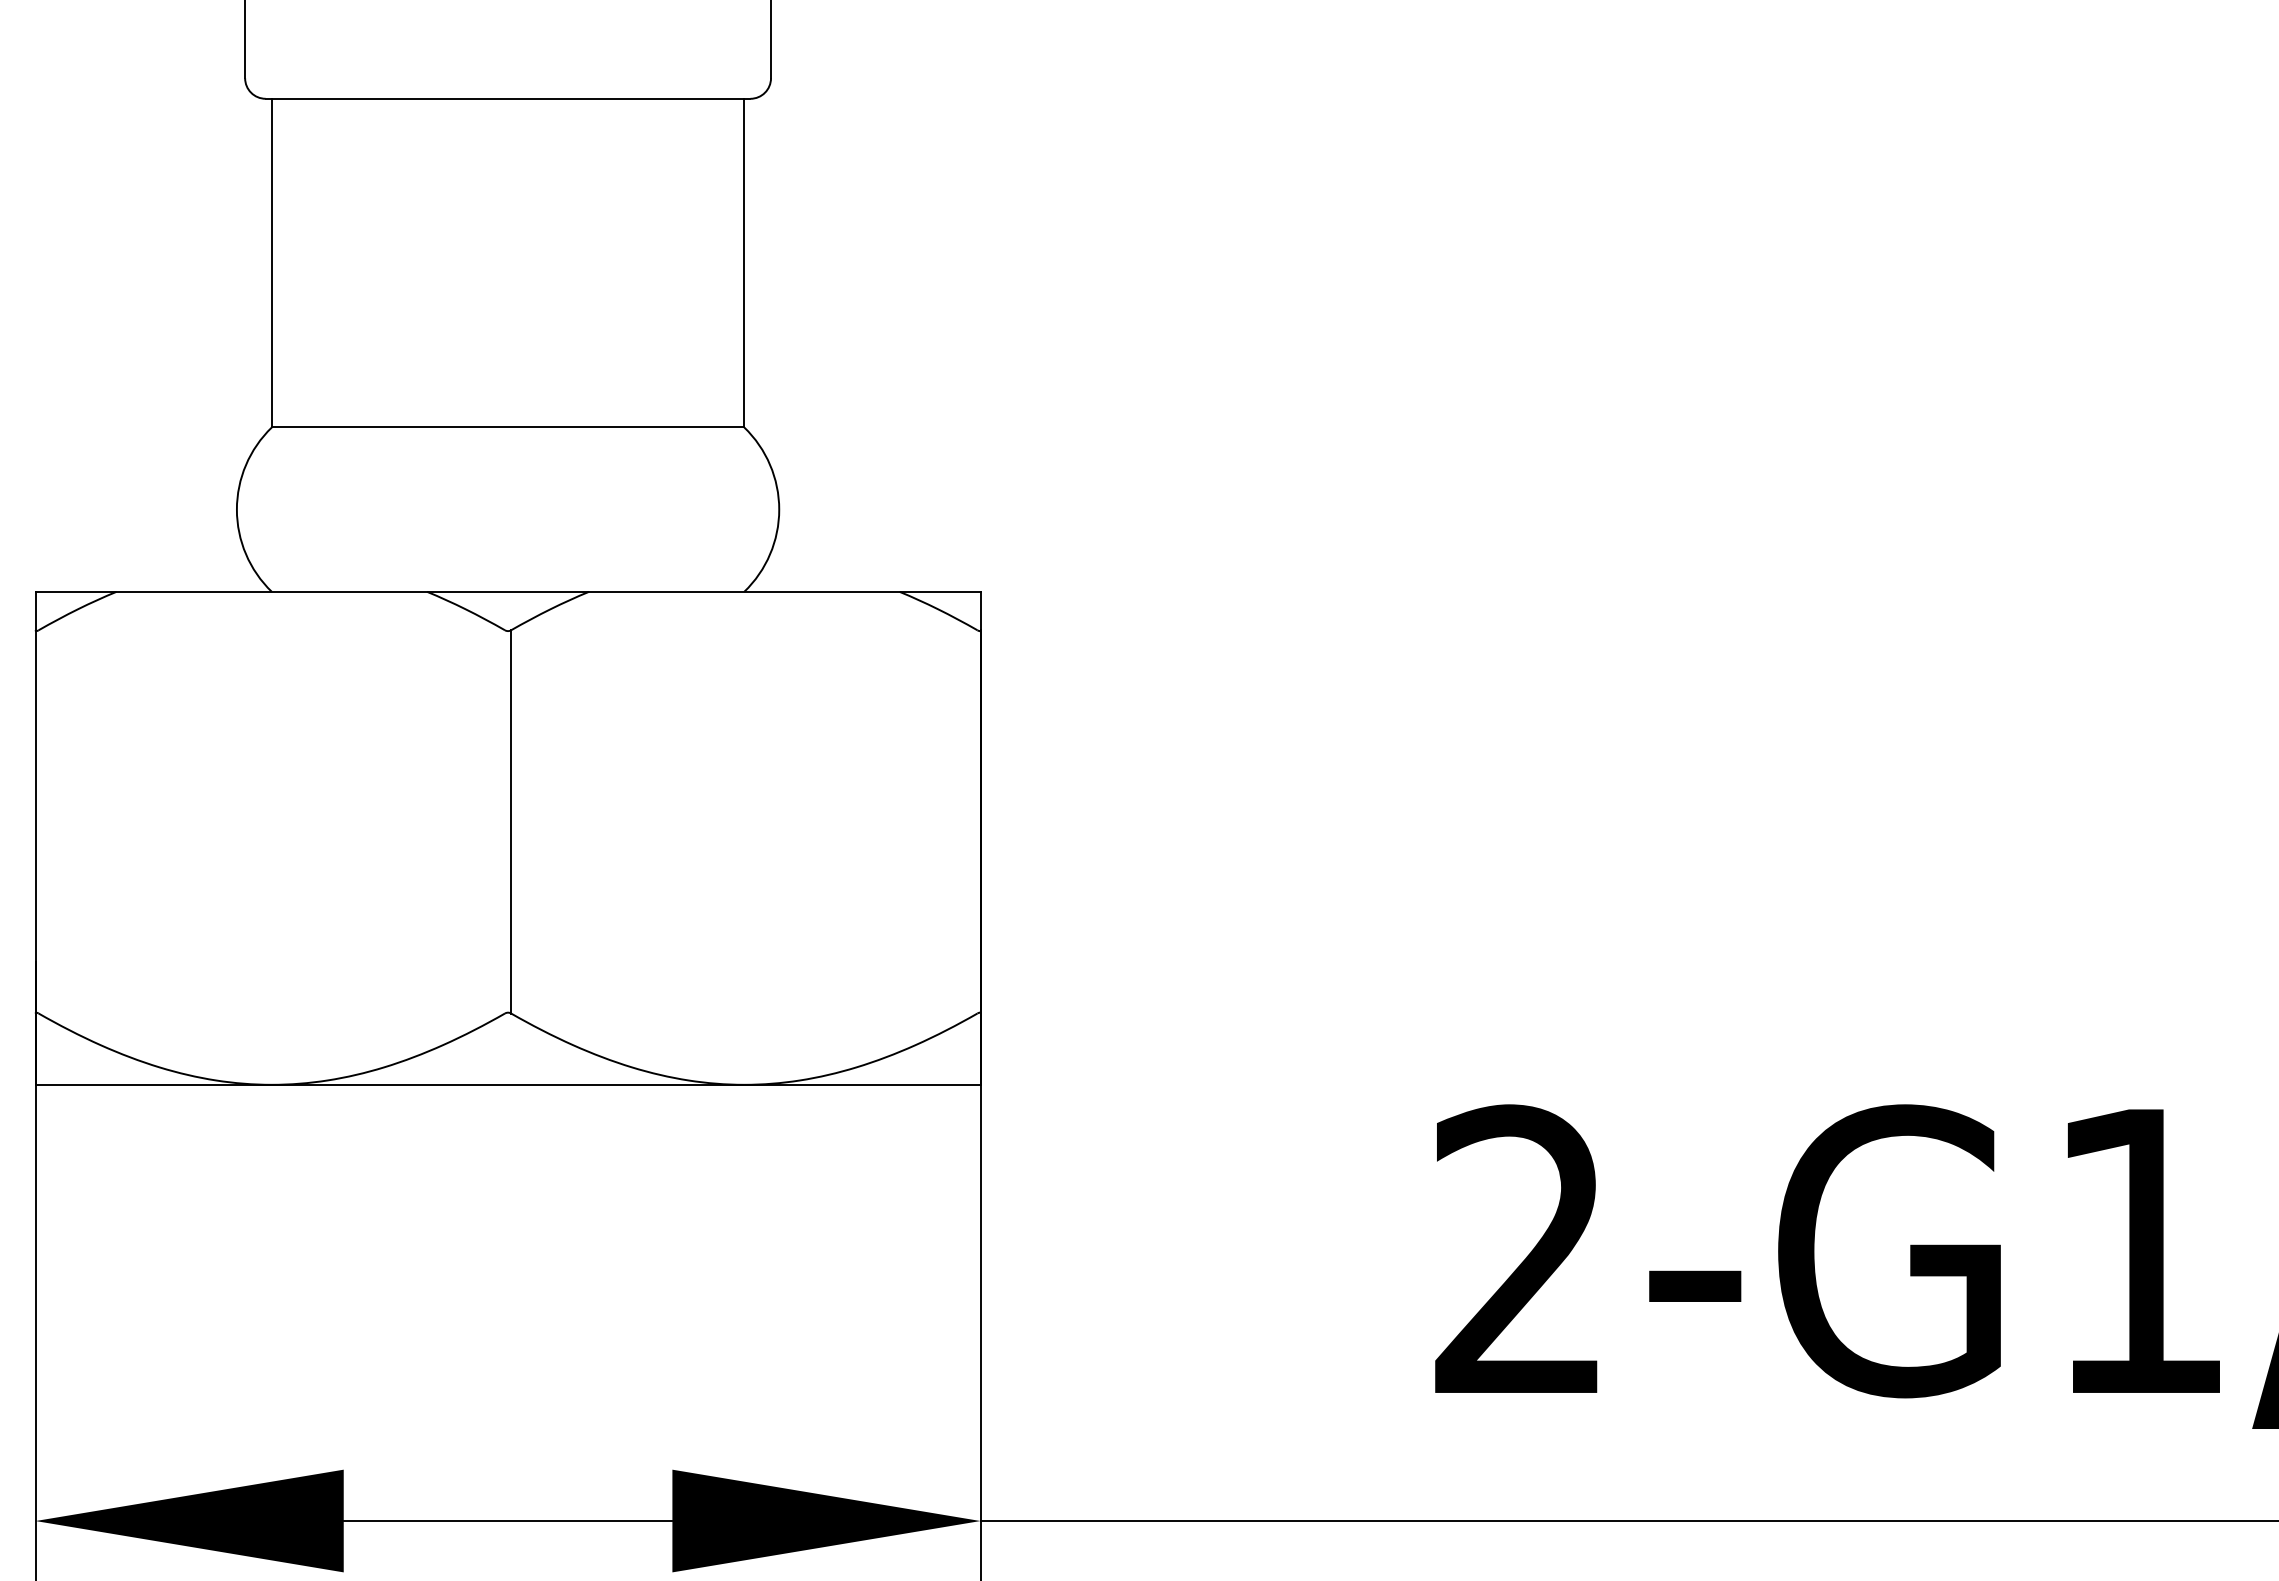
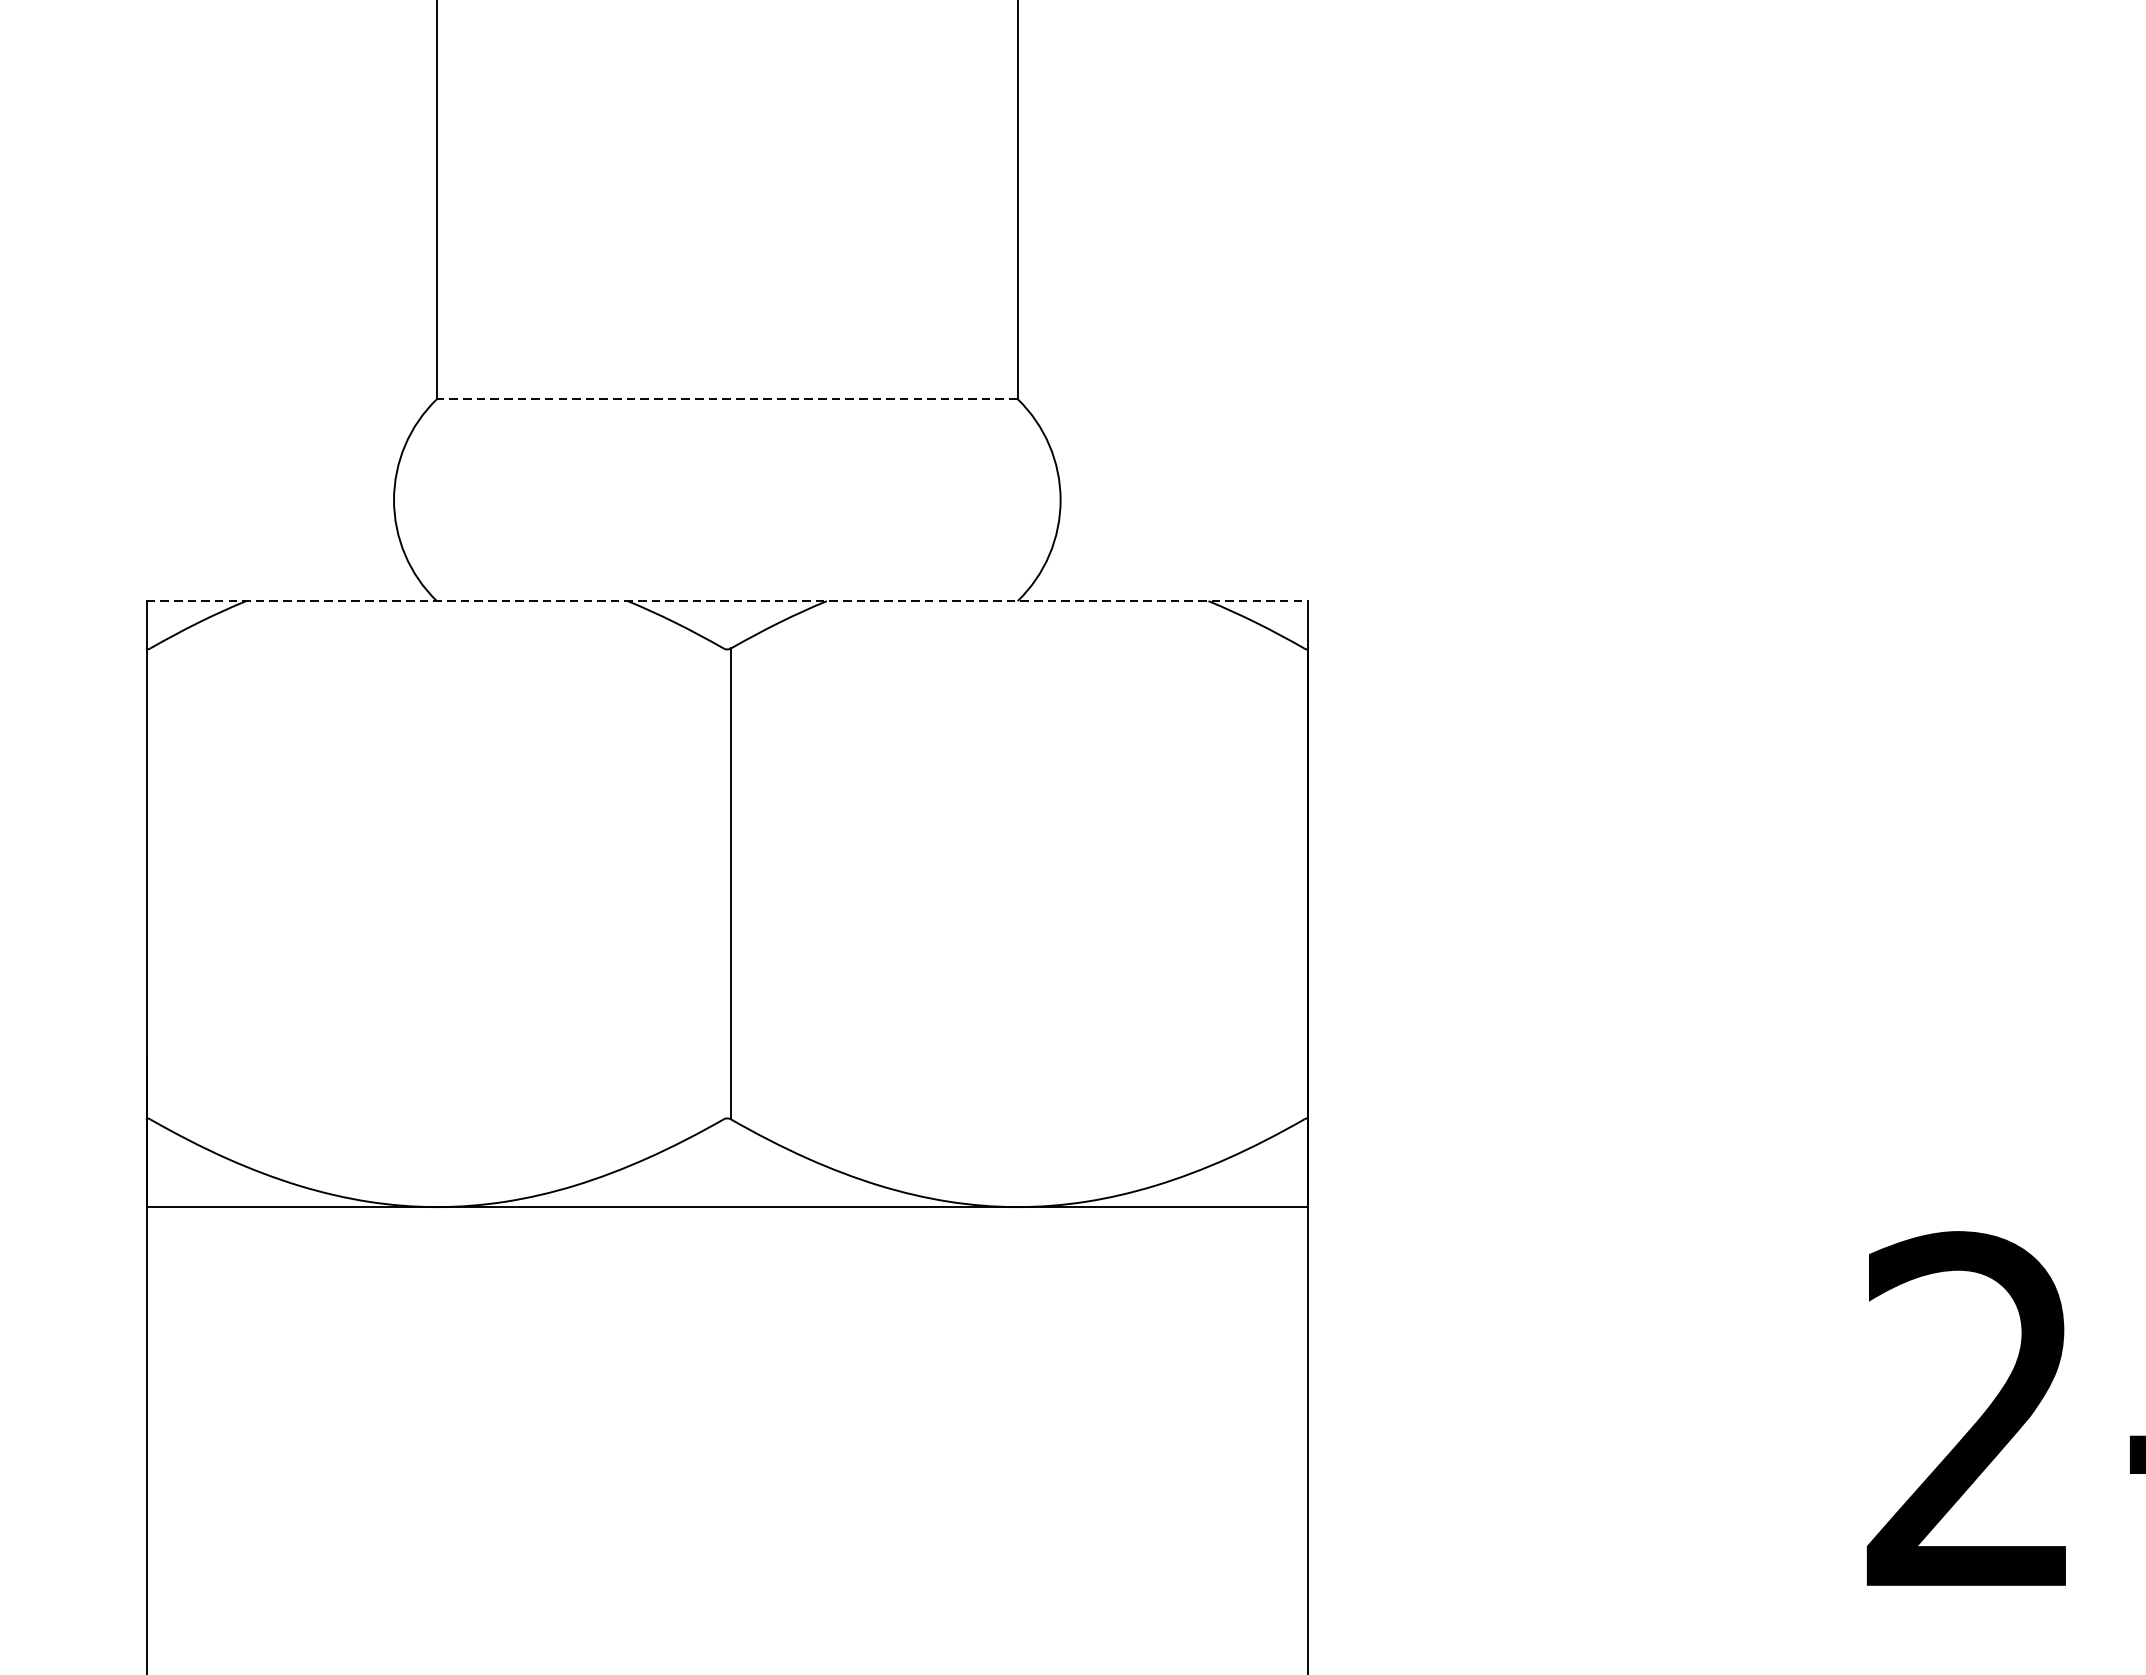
line: (507, 427) -> (726, 399), solid -> dashed
line: (508, 591) -> (727, 600), solid -> dashed

